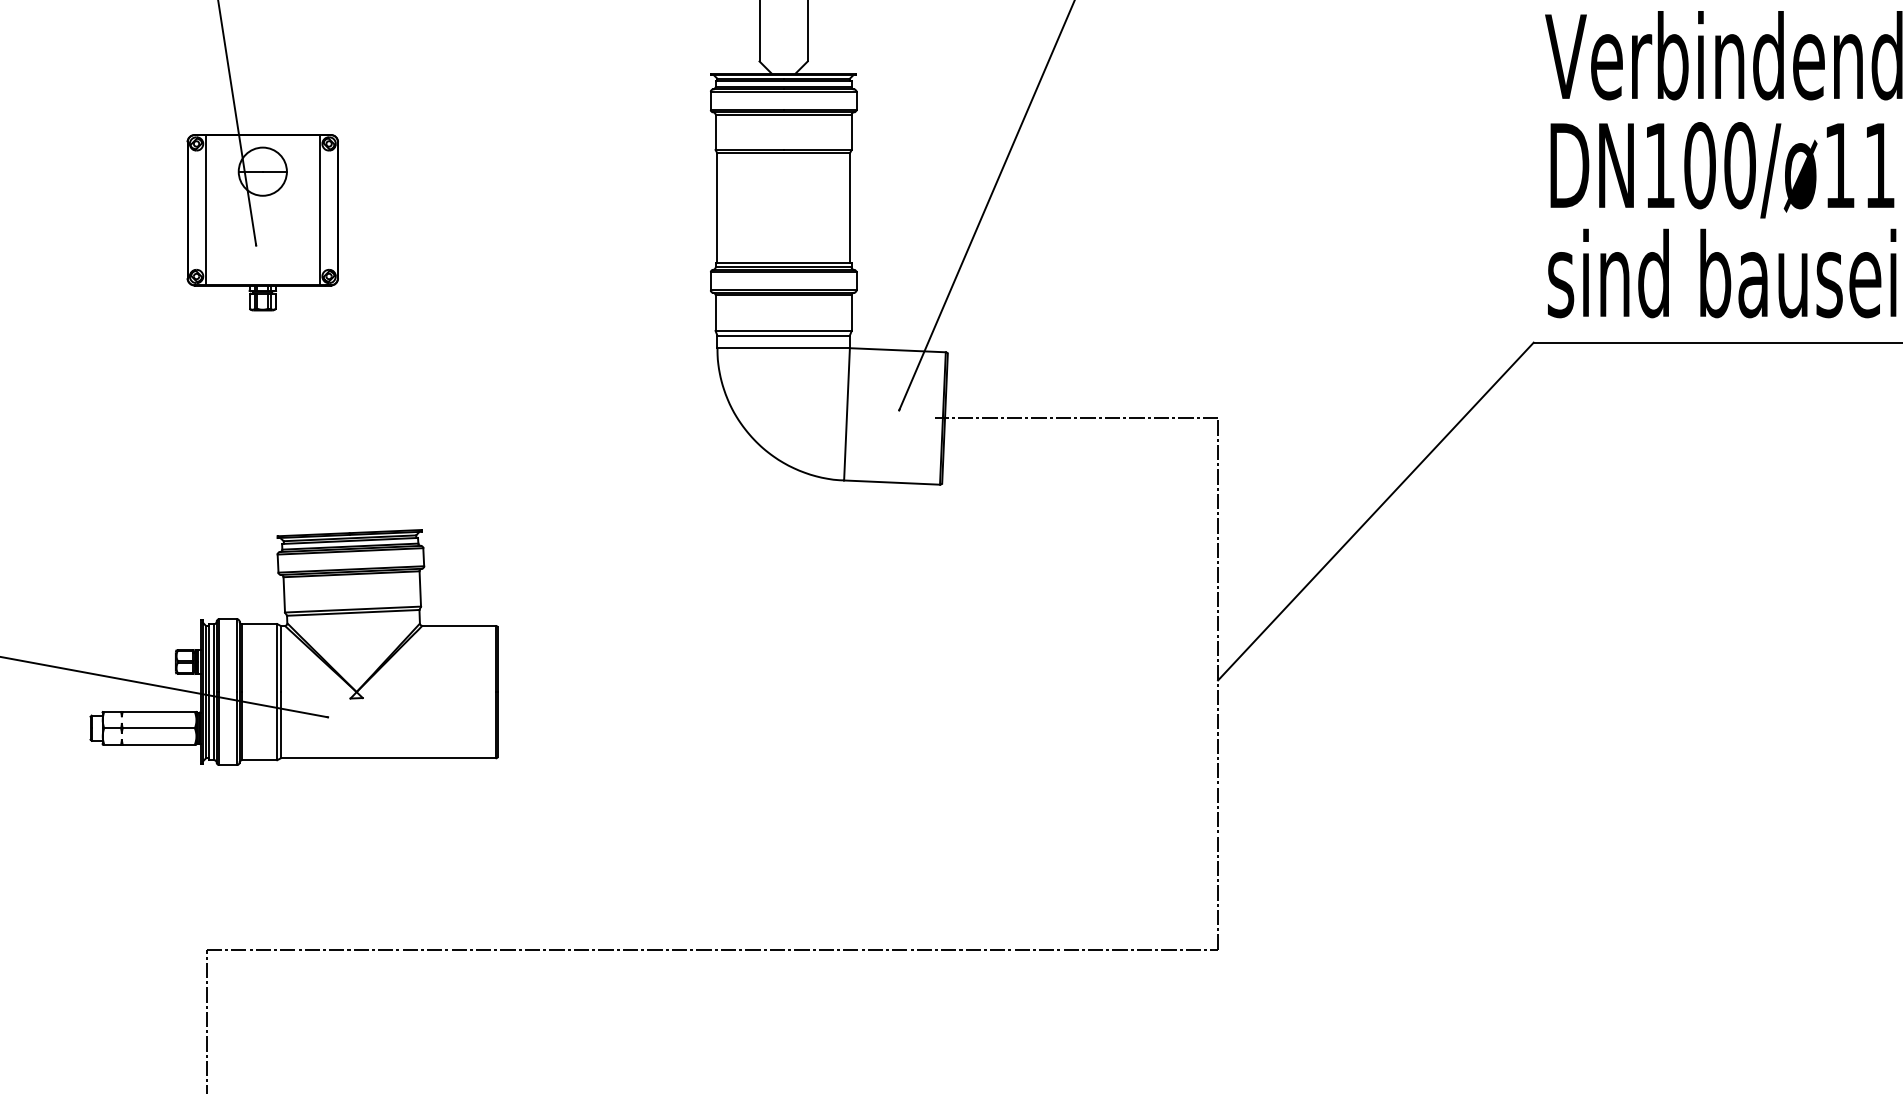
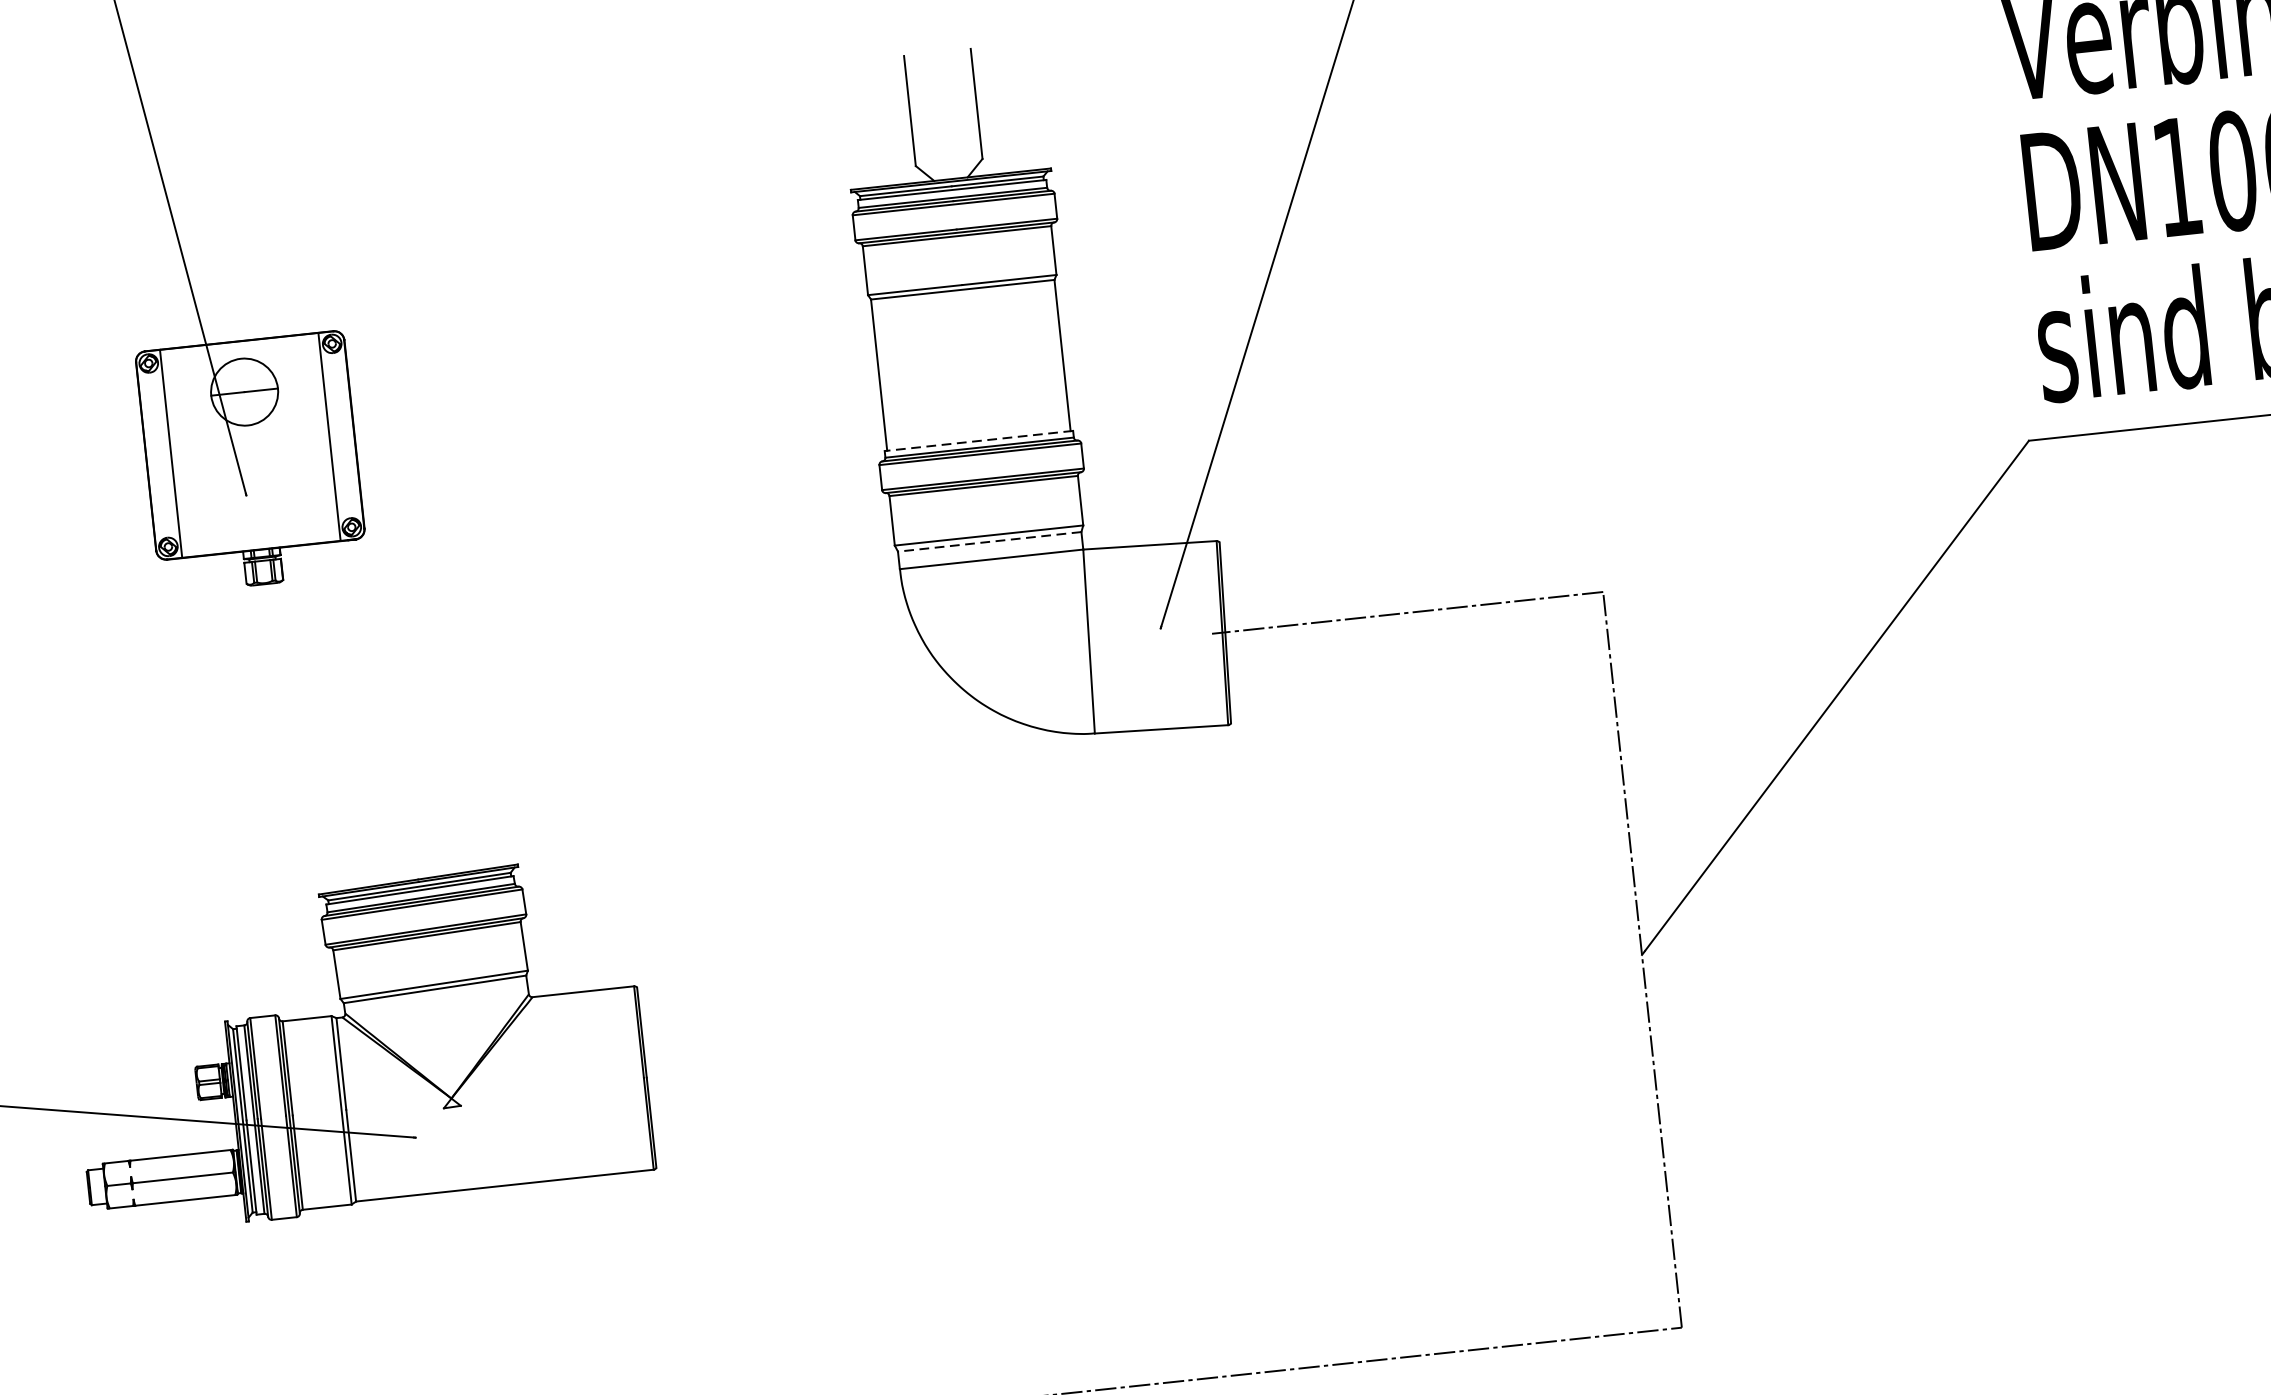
line: (783, 262) -> (978, 440), solid -> dashed
line: (783, 335) -> (989, 541), solid -> dashed

